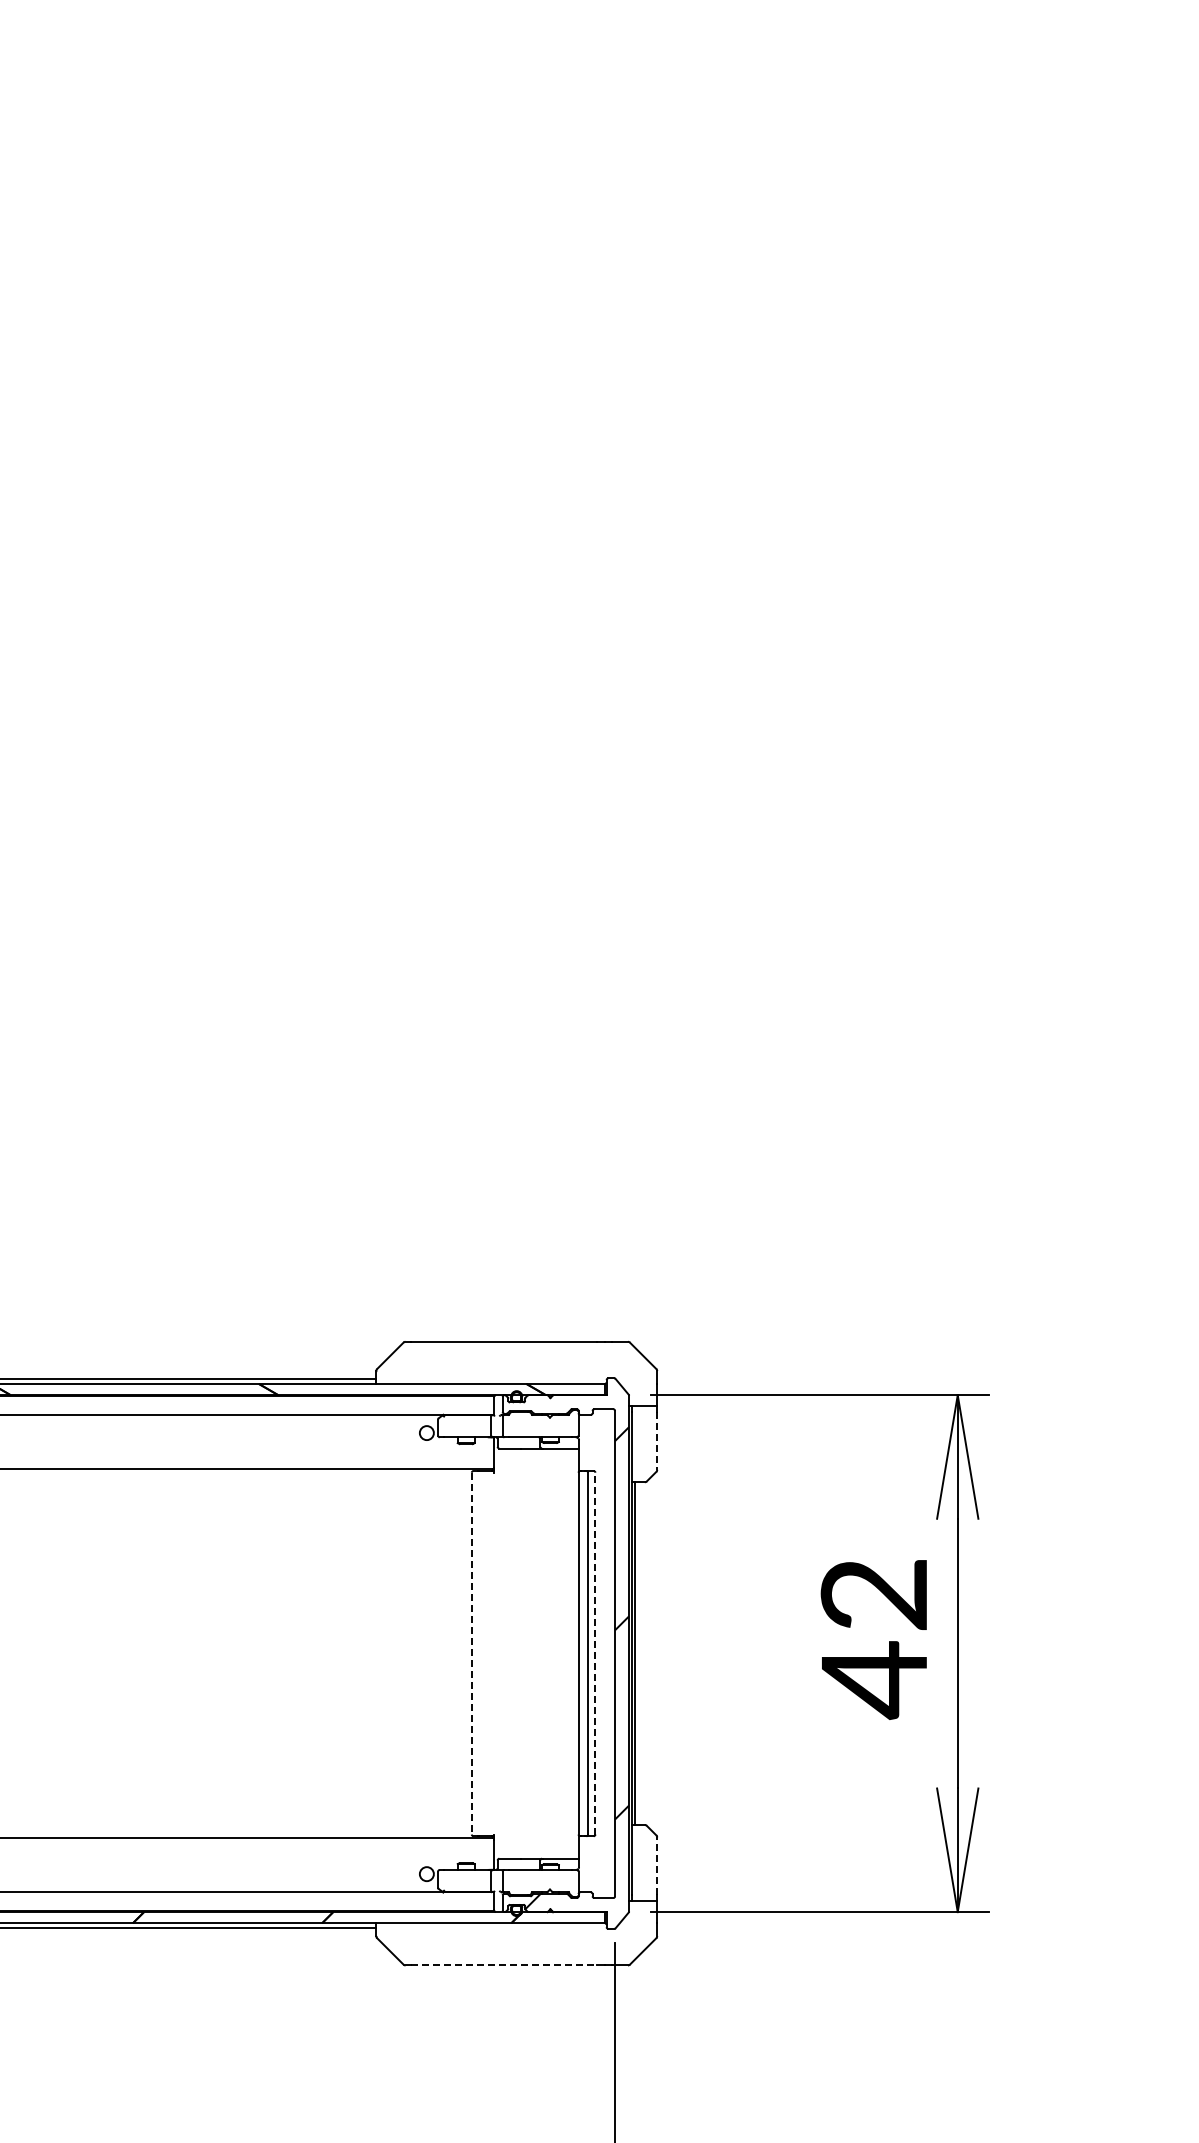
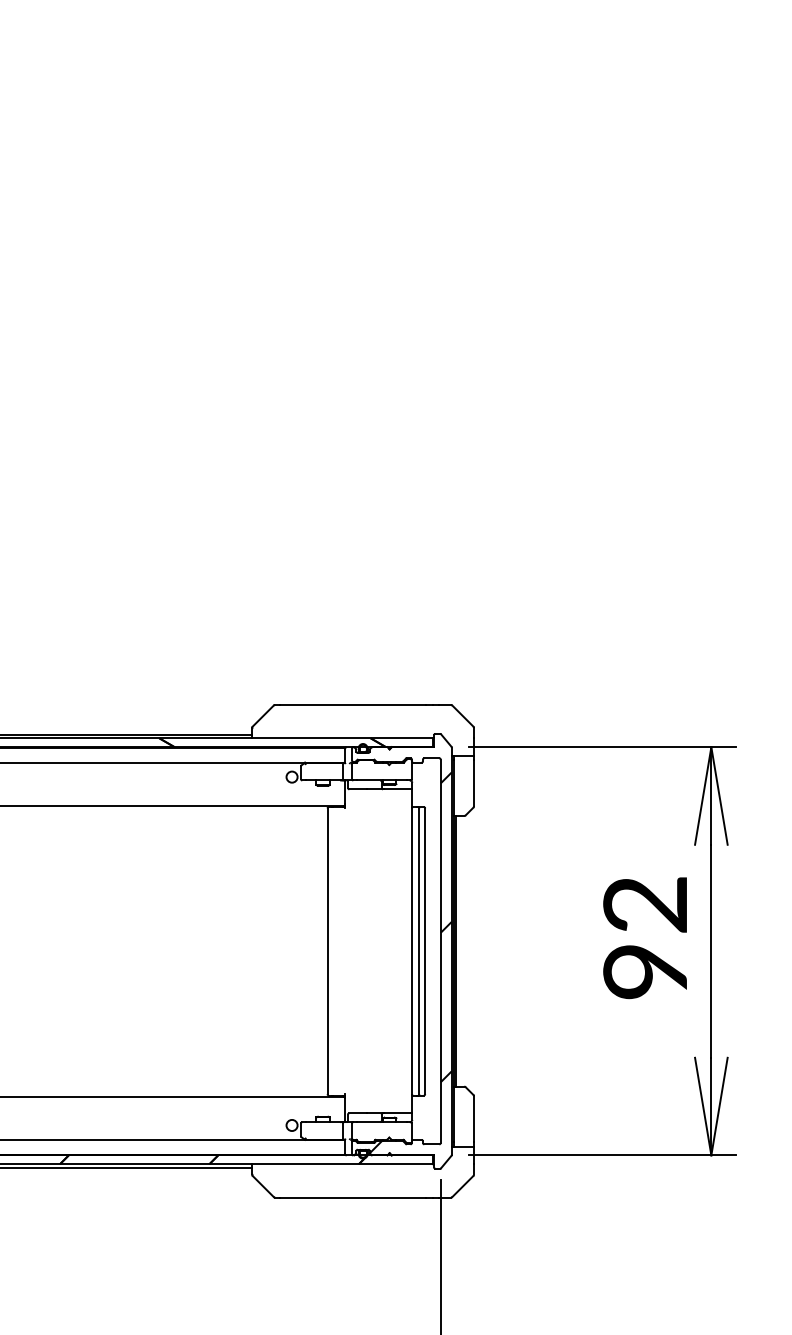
line: (657, 1440) -> (474, 782), dashed -> solid
line: (471, 1653) -> (327, 951), dashed -> solid
line: (595, 1653) -> (425, 951), dashed -> solid
text: (873, 1680) -> (644, 972), 42 -> 92
line: (657, 1866) -> (474, 1119), dashed -> solid
line: (503, 1965) -> (352, 1197), dashed -> solid

